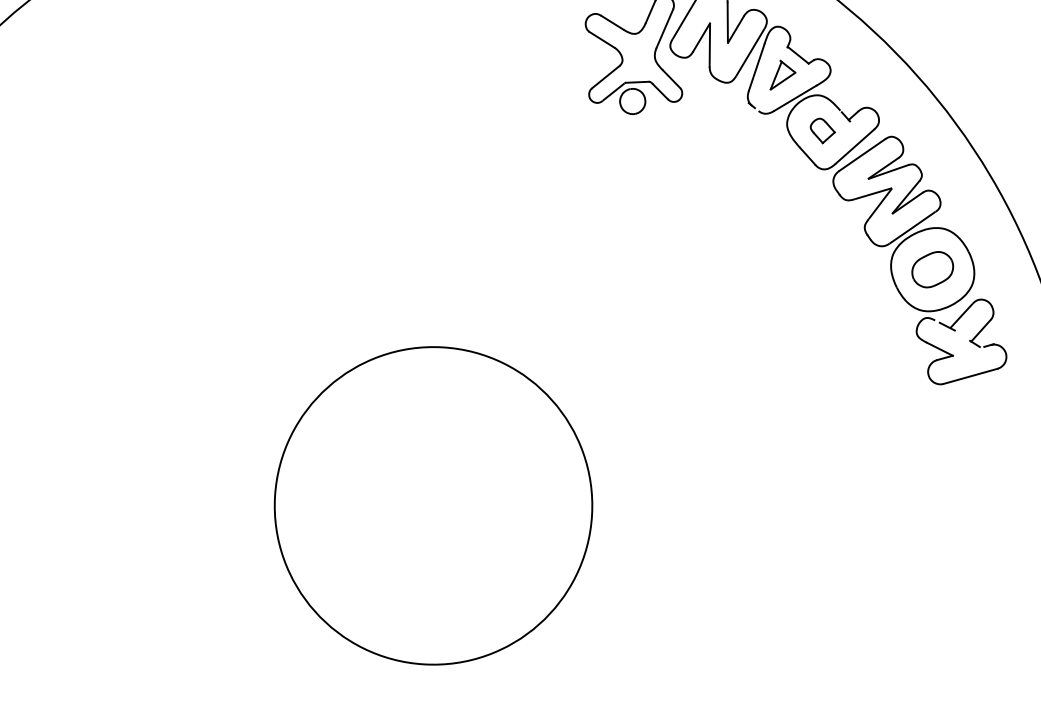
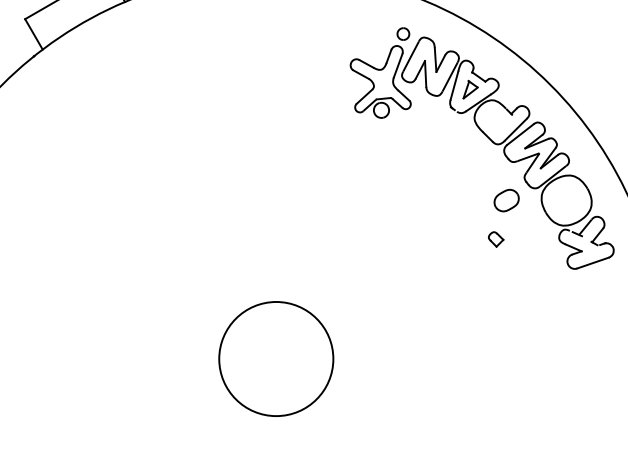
part: (823, 131) -> (496, 239), moved
part: (932, 269) -> (506, 200), moved
circle: (433, 504) -> (276, 358), size x0.6

